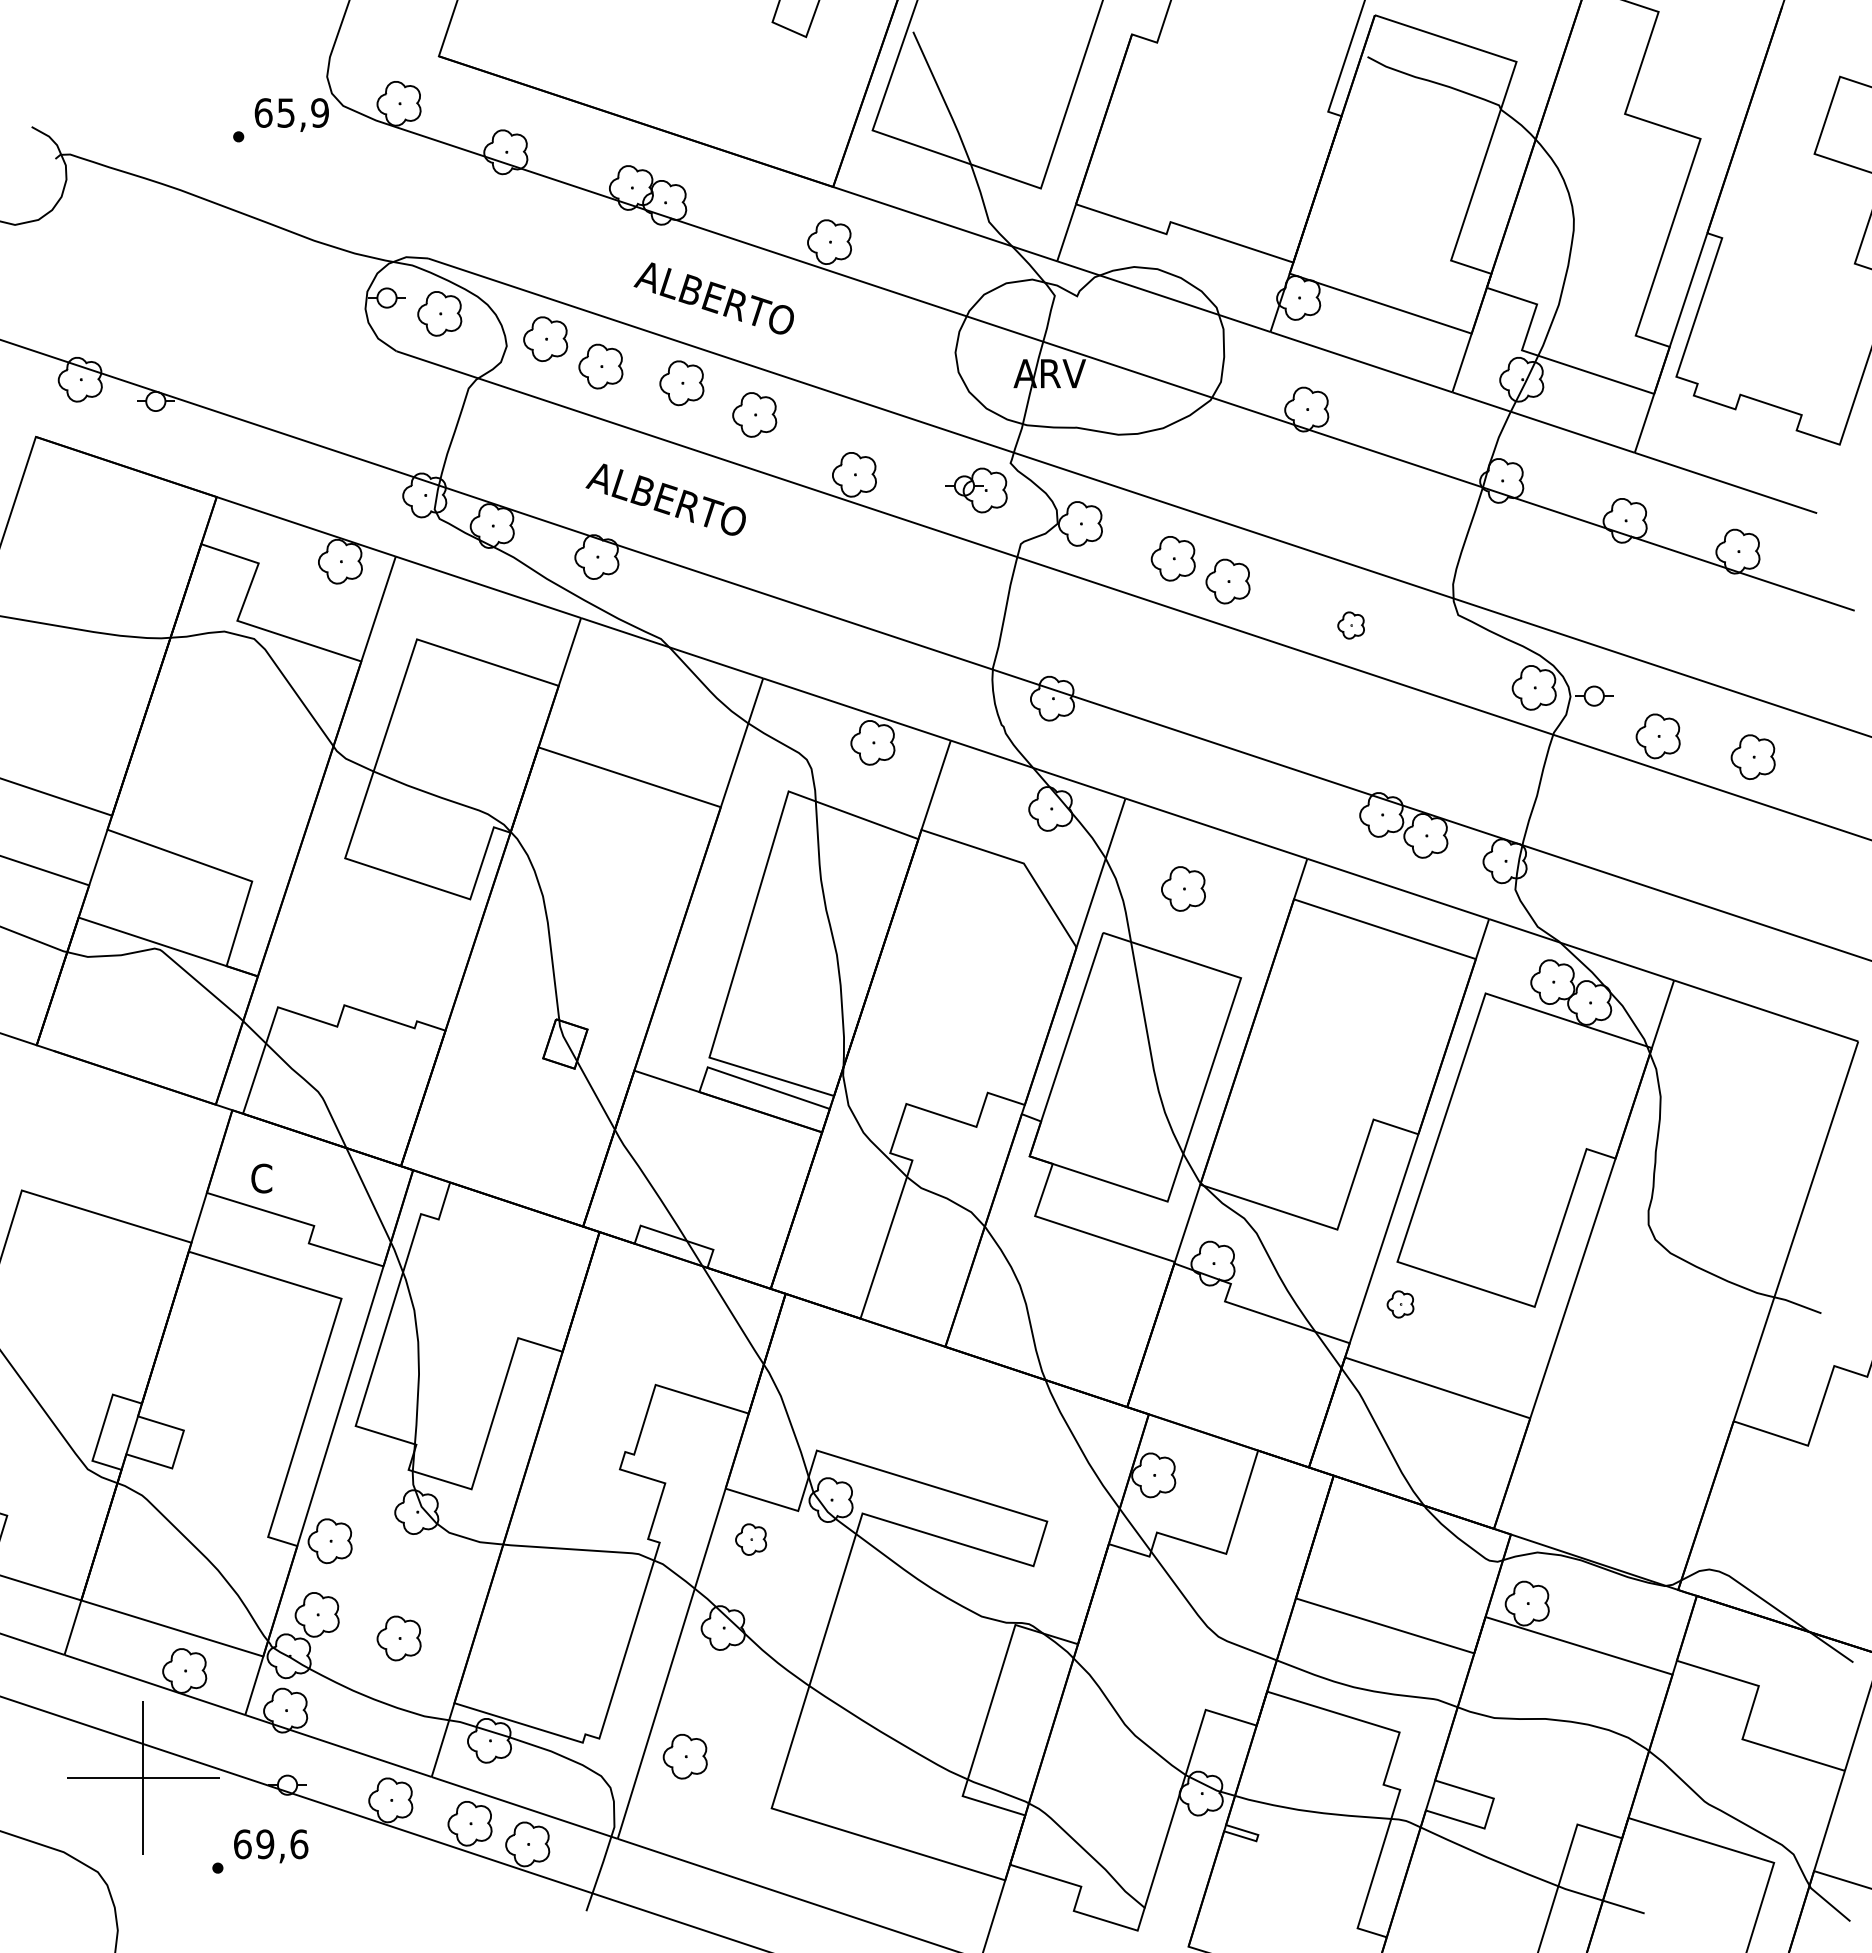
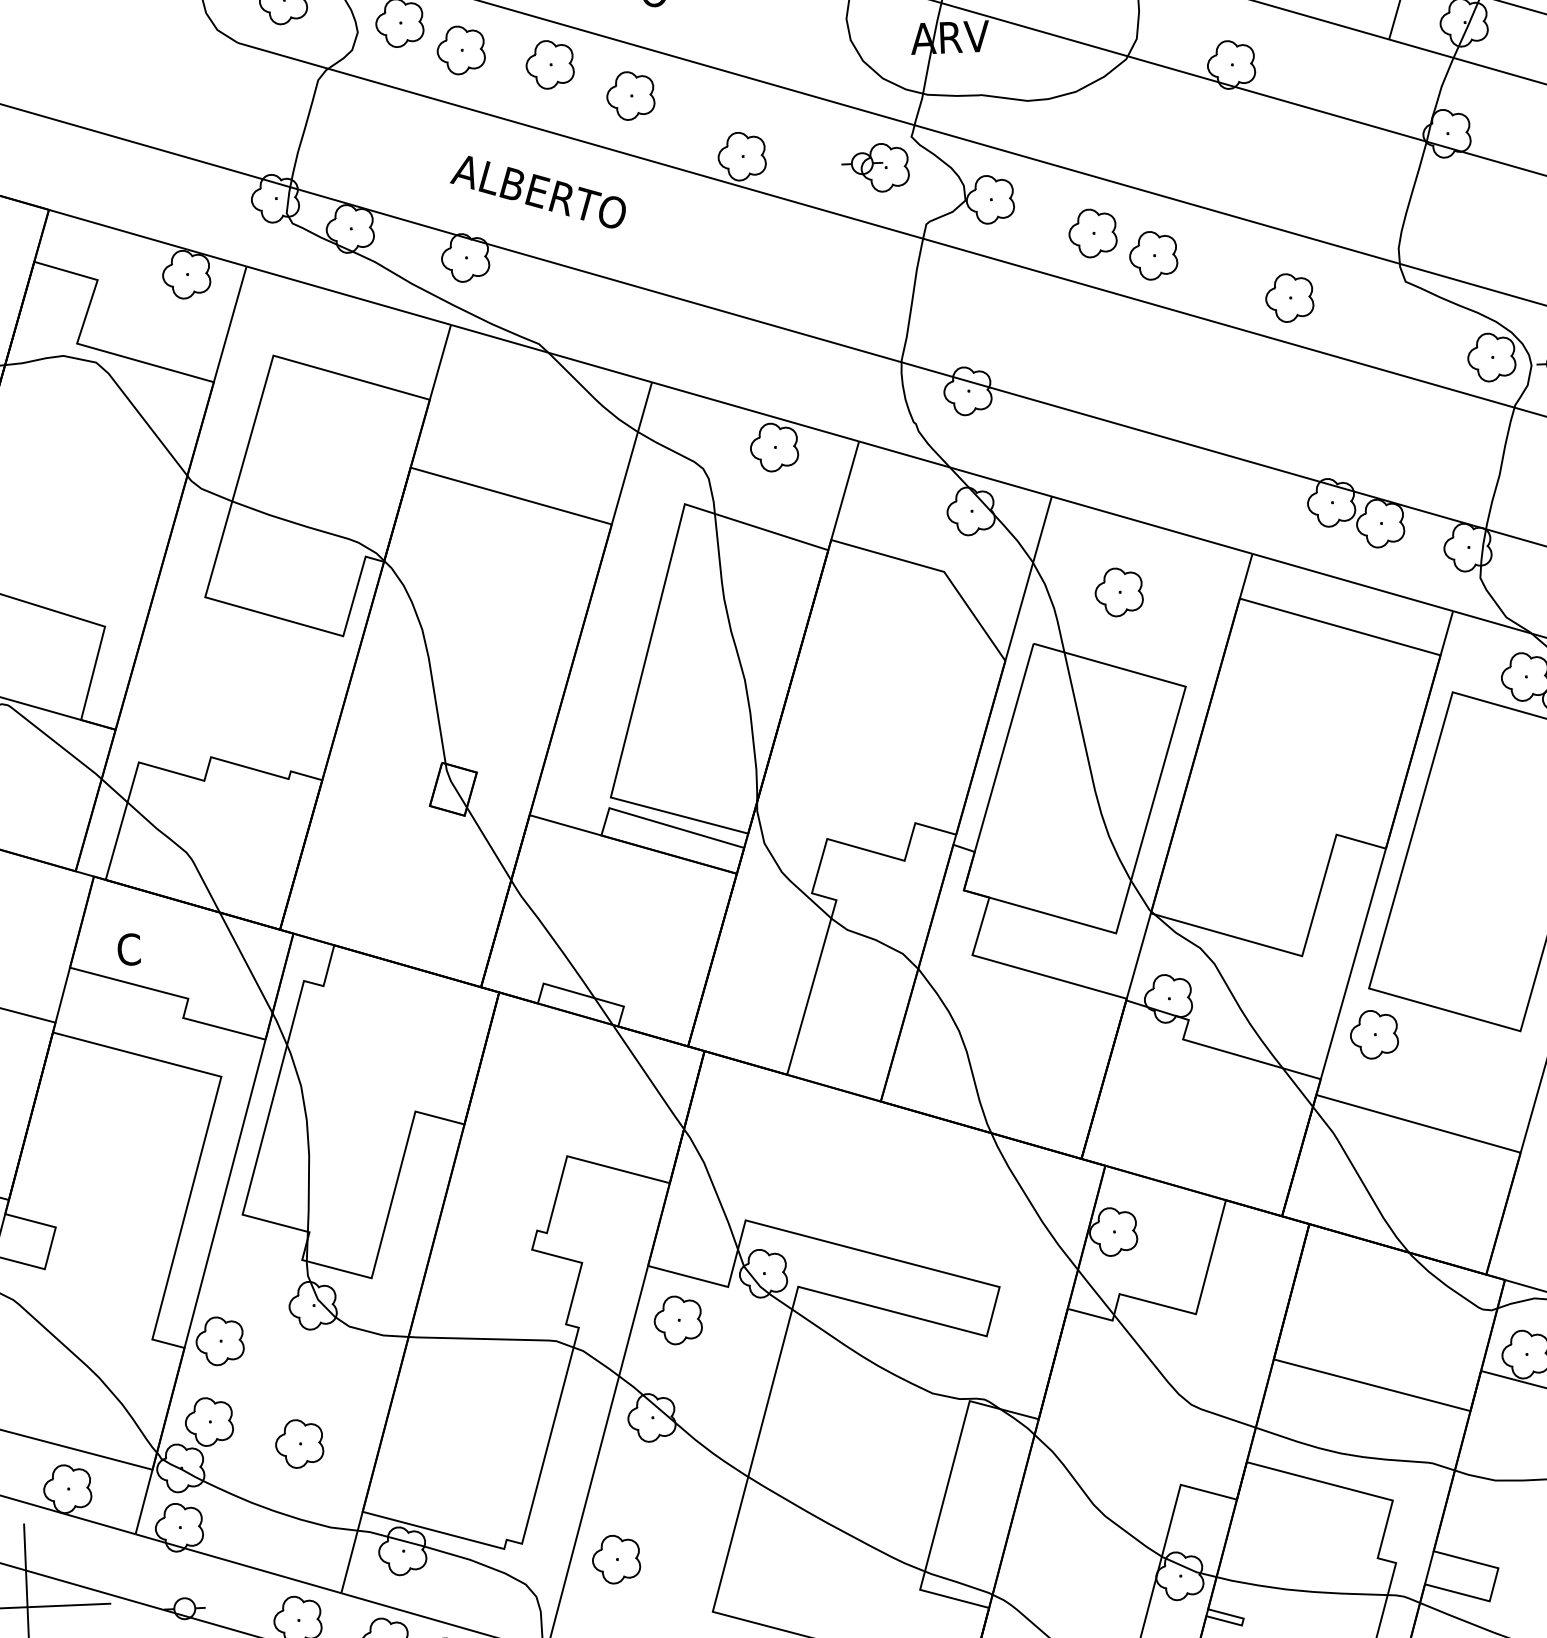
part: (1350, 625) -> (1288, 297), size x1.67
part: (1400, 1304) -> (1374, 1034), size x1.67
part: (750, 1539) -> (677, 1320), size x1.43

